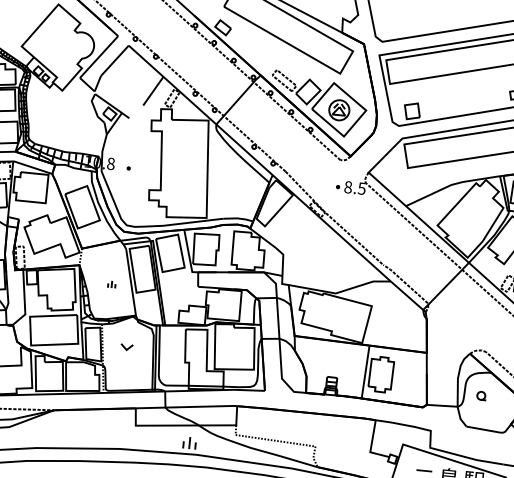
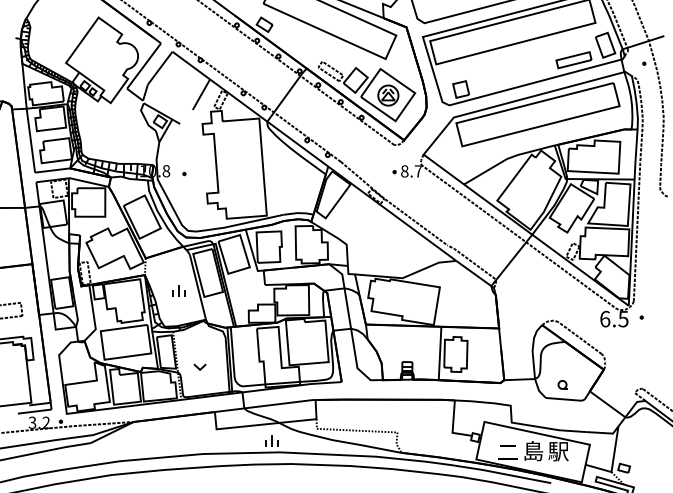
text: (361, 188) -> (418, 171), 8.5 -> 8.7
part: (111, 283) -> (178, 290), size x1.67
part: (126, 346) -> (199, 366), moved
part: (481, 395) -> (562, 384), moved

